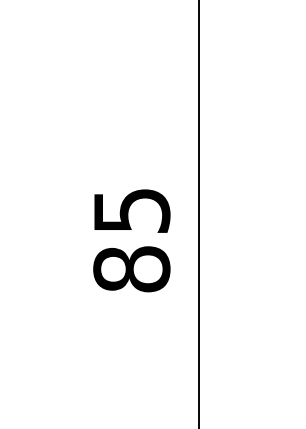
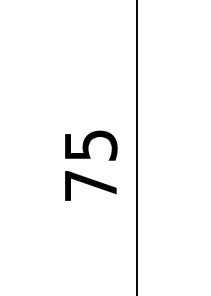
text: (131, 268) -> (90, 185), 85 -> 75

